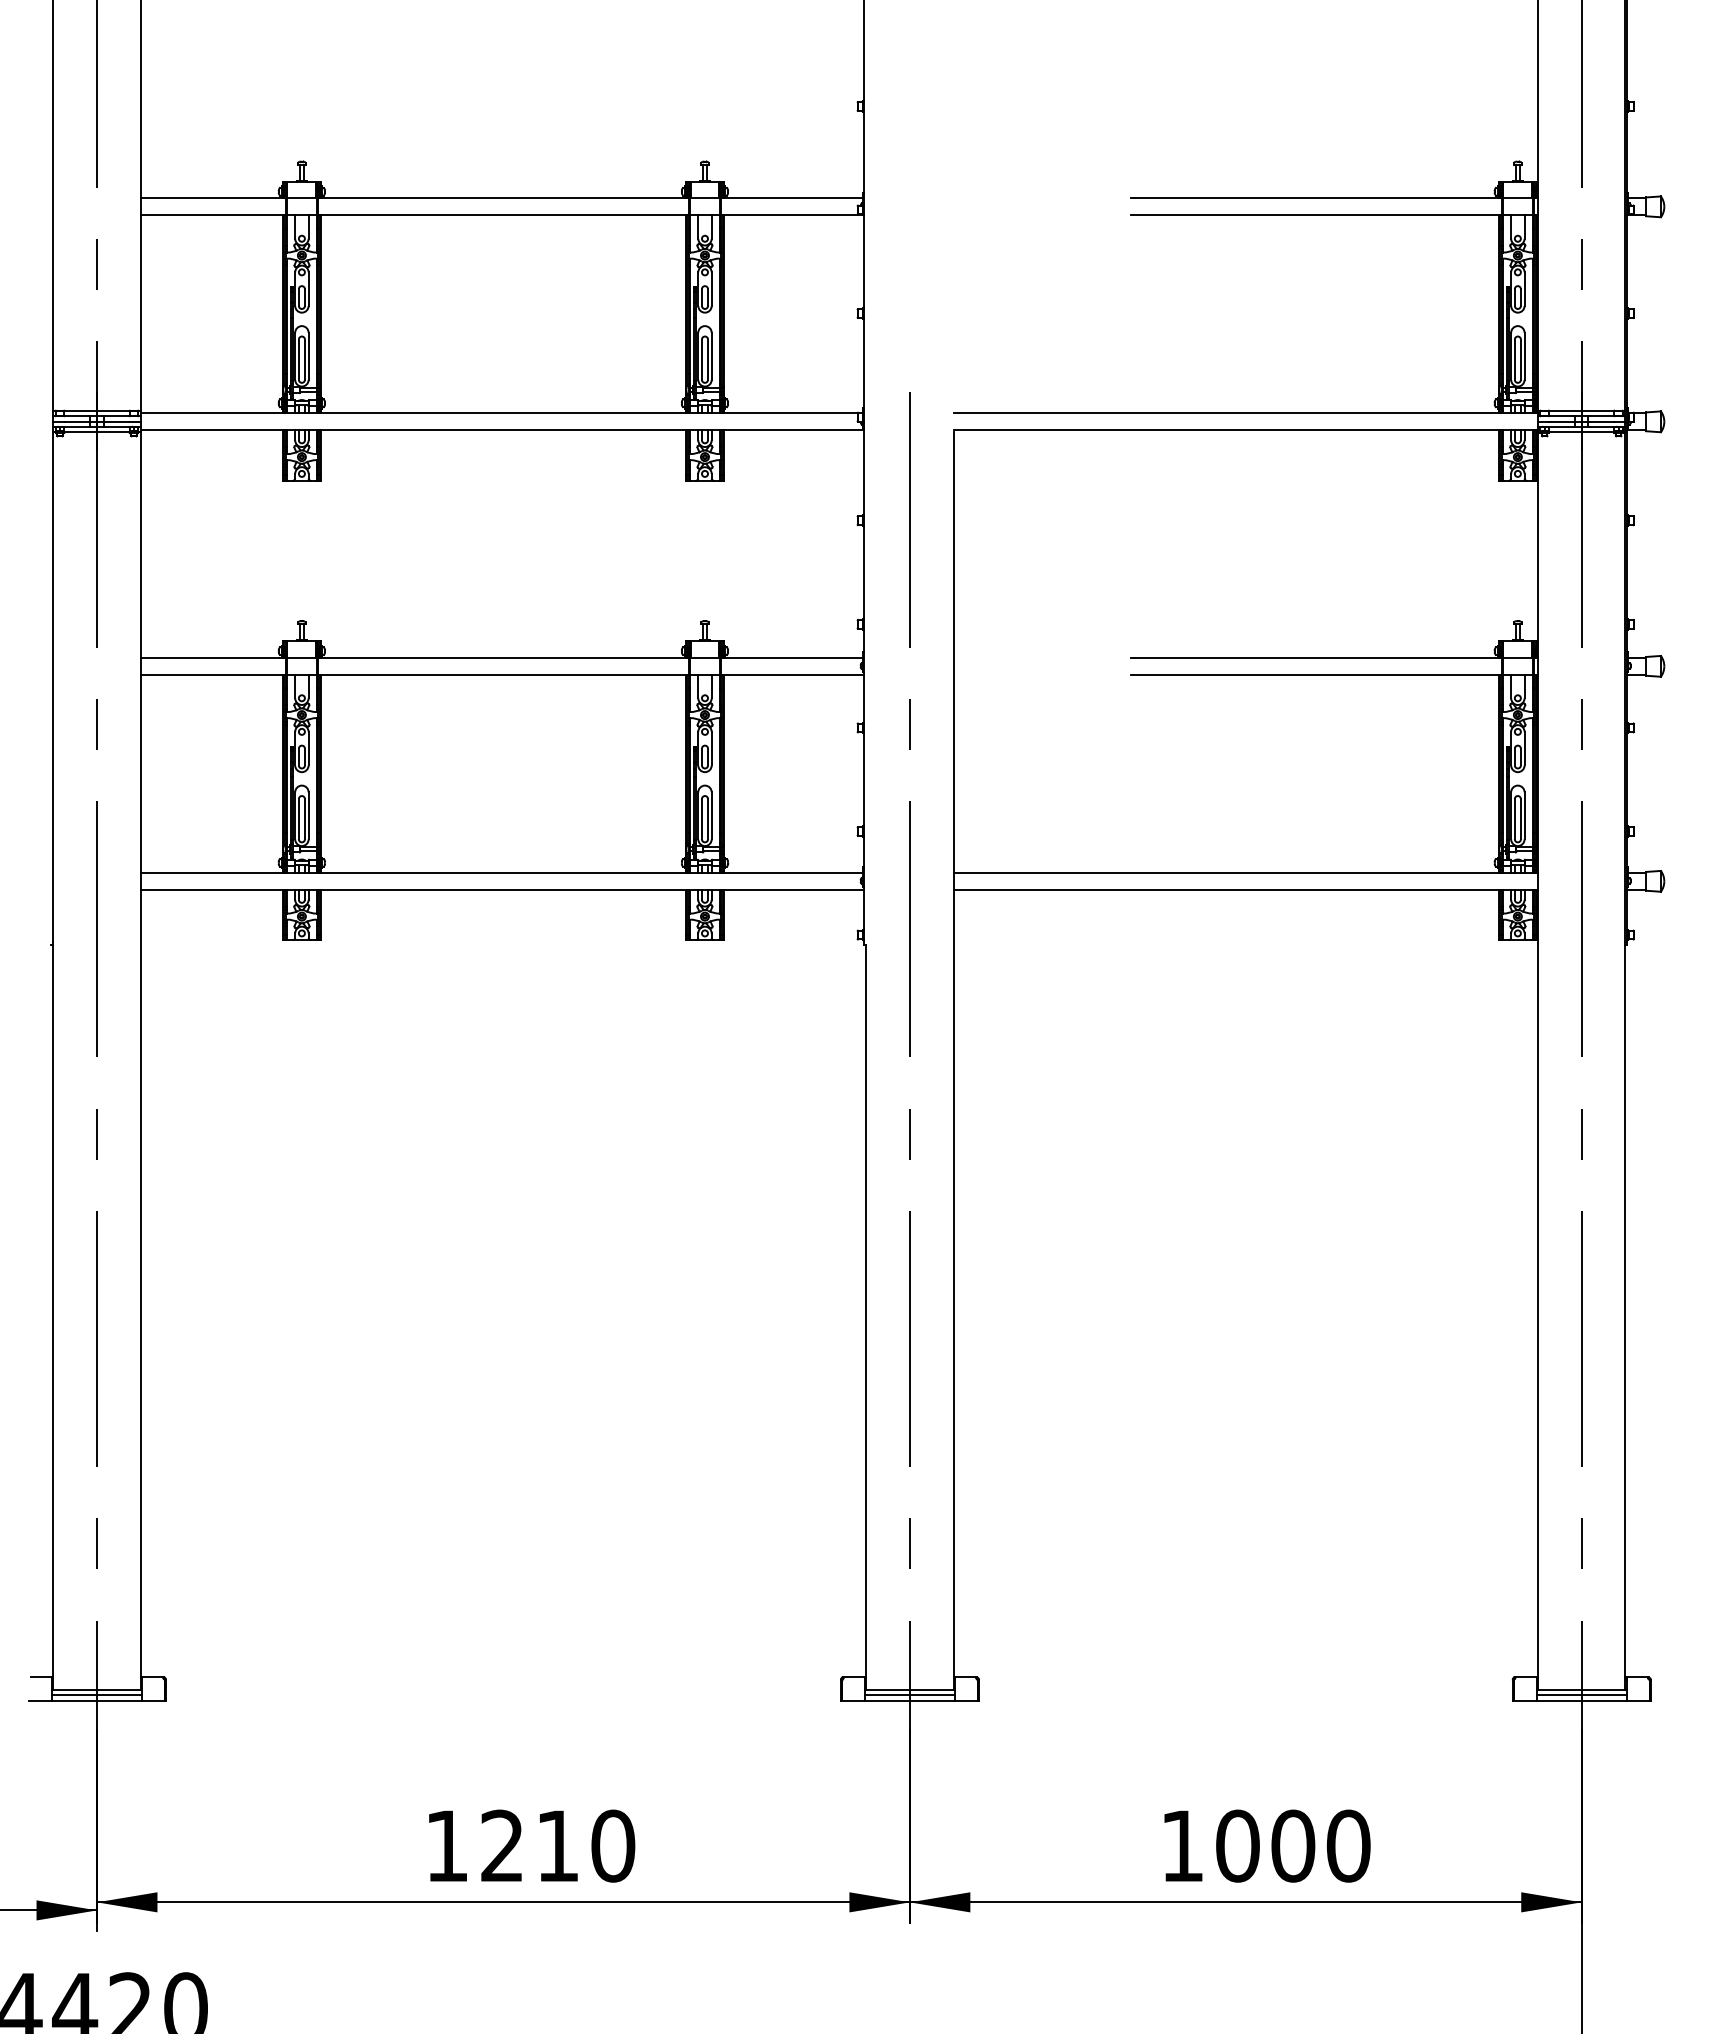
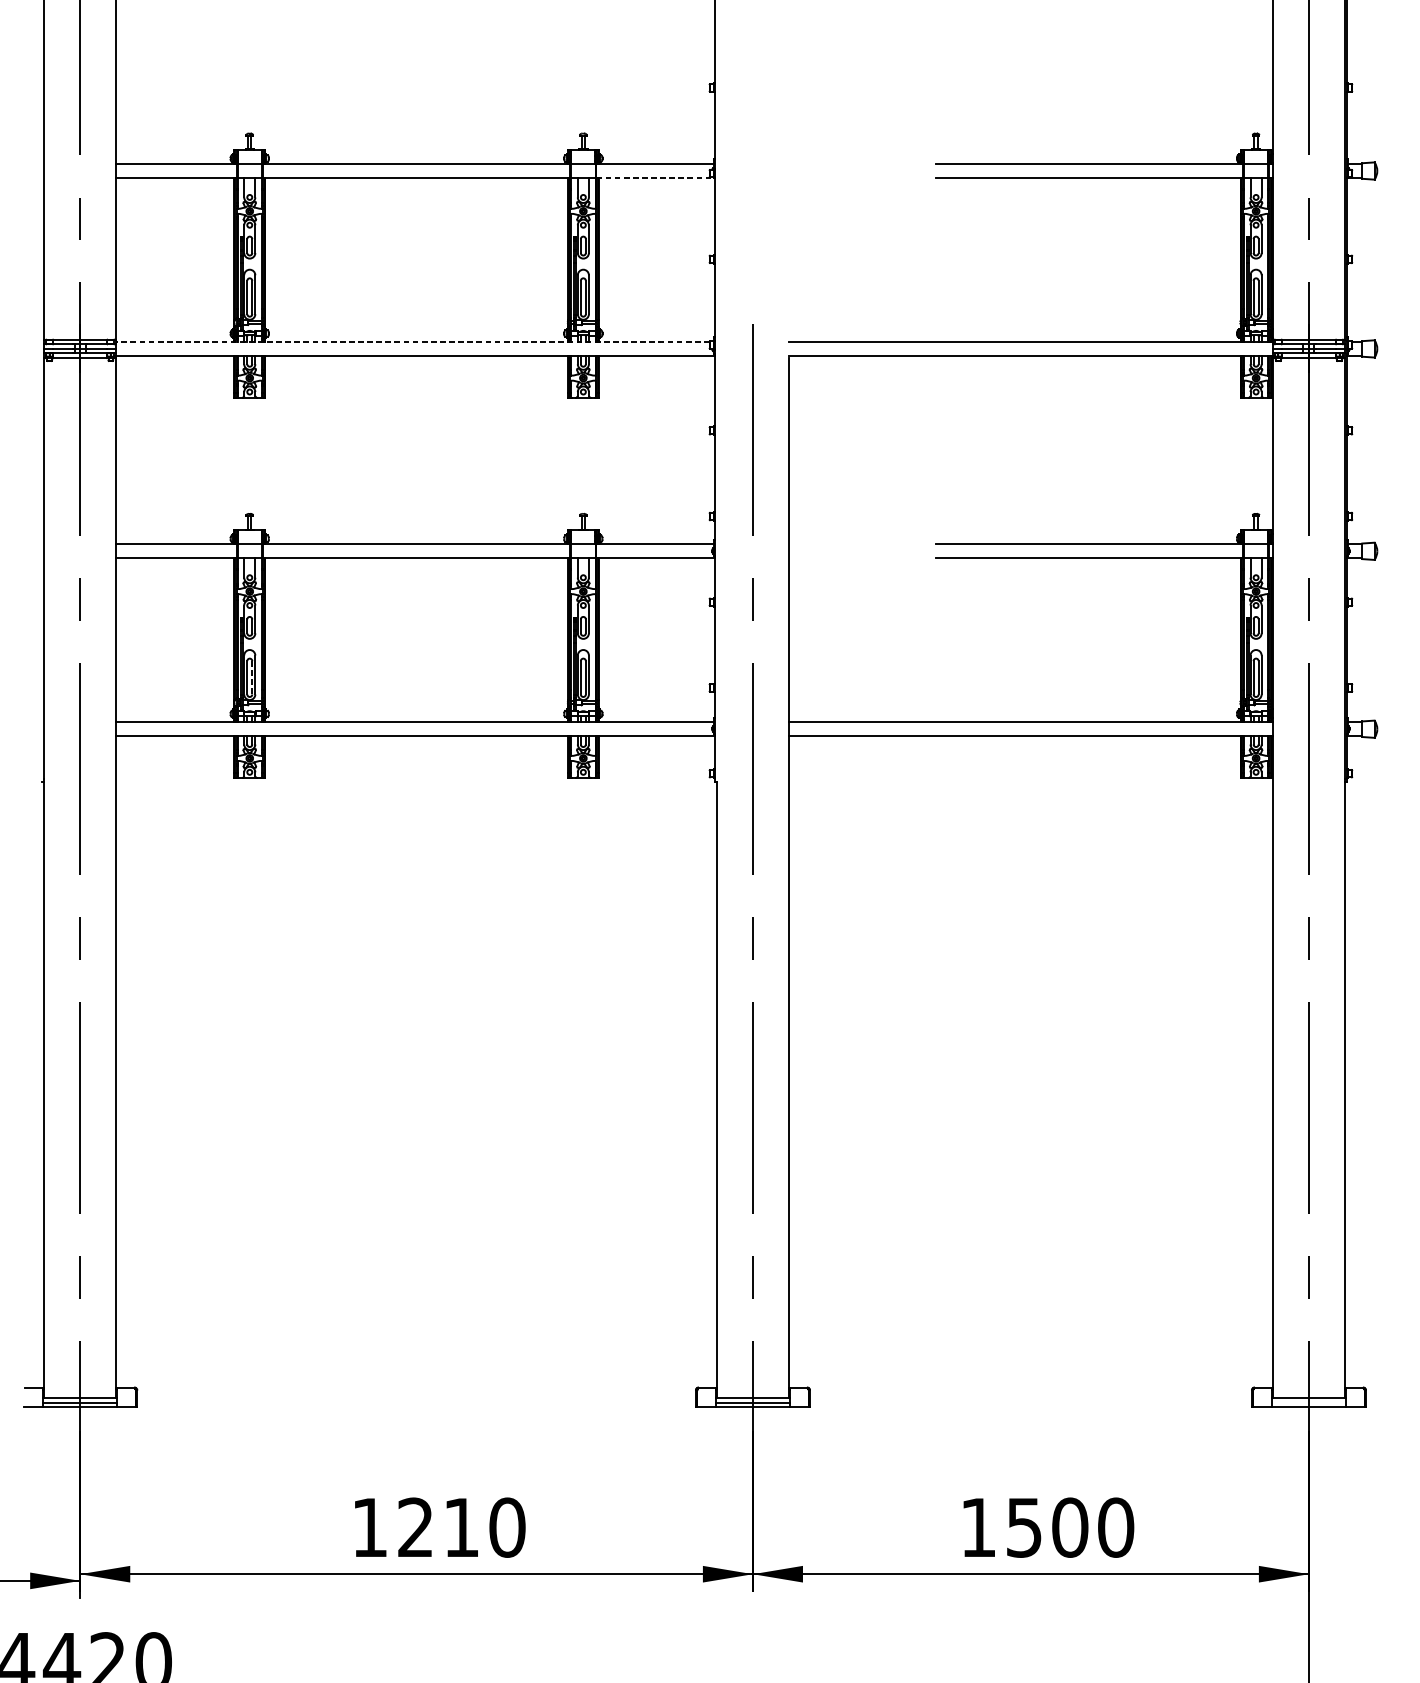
line: (792, 215) -> (655, 178), solid -> dashed
line: (499, 413) -> (413, 342), solid -> dashed
line: (304, 819) -> (251, 678), solid -> dashed
line: (1581, 1695) -> (1308, 1403), removed
text: (1237, 1845) -> (1024, 1527), 1000 -> 1500

